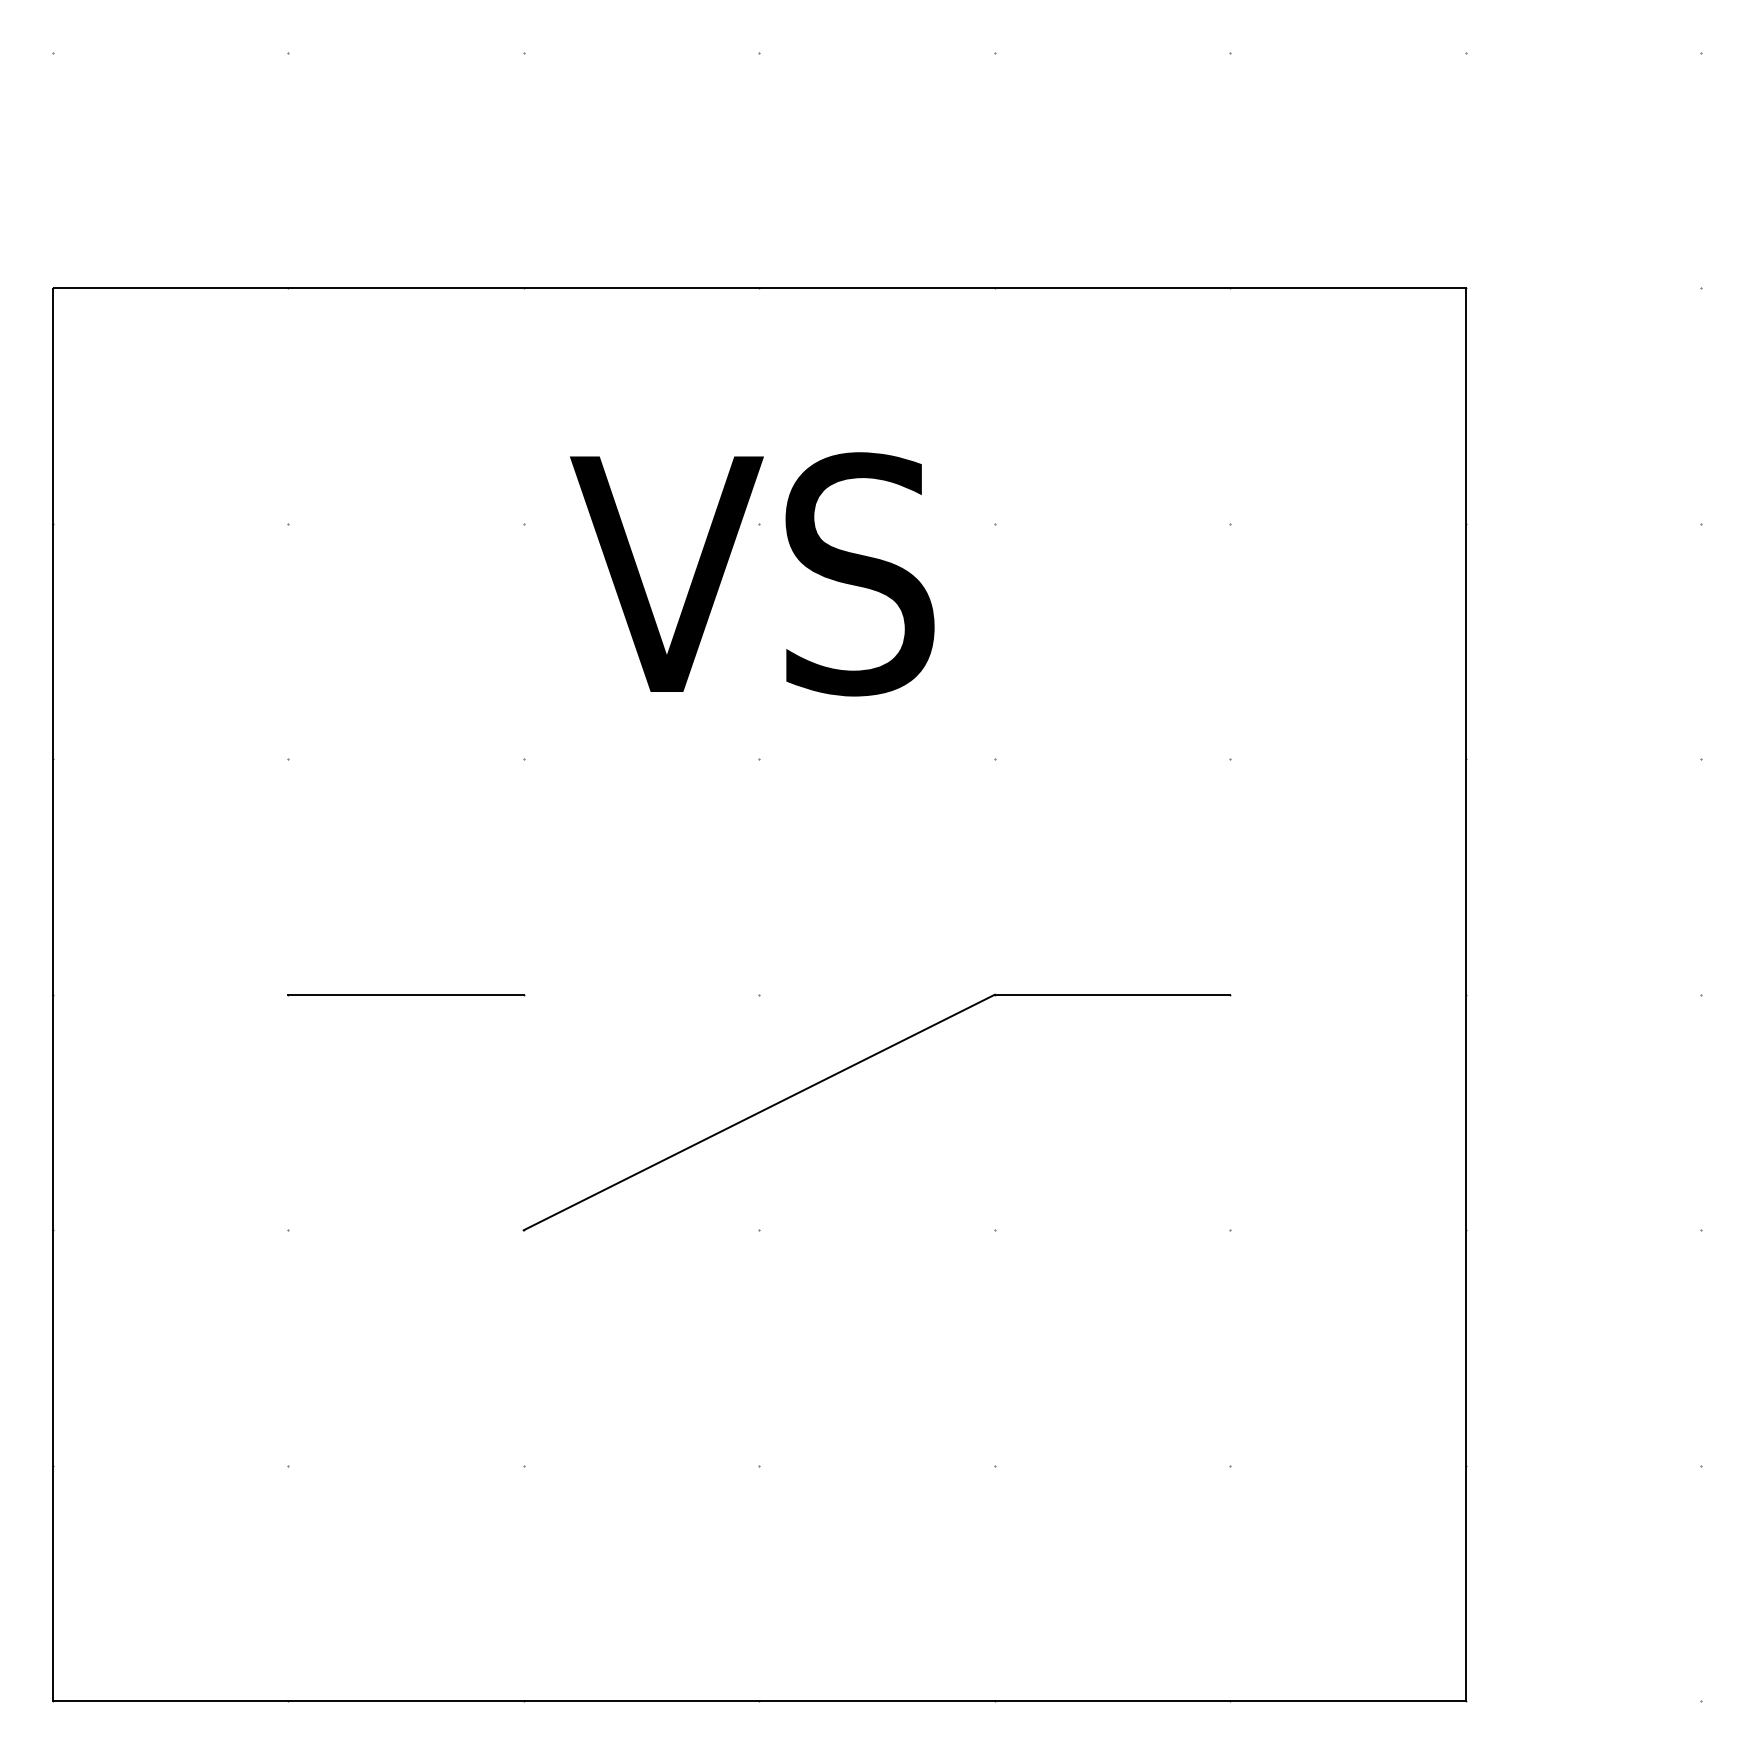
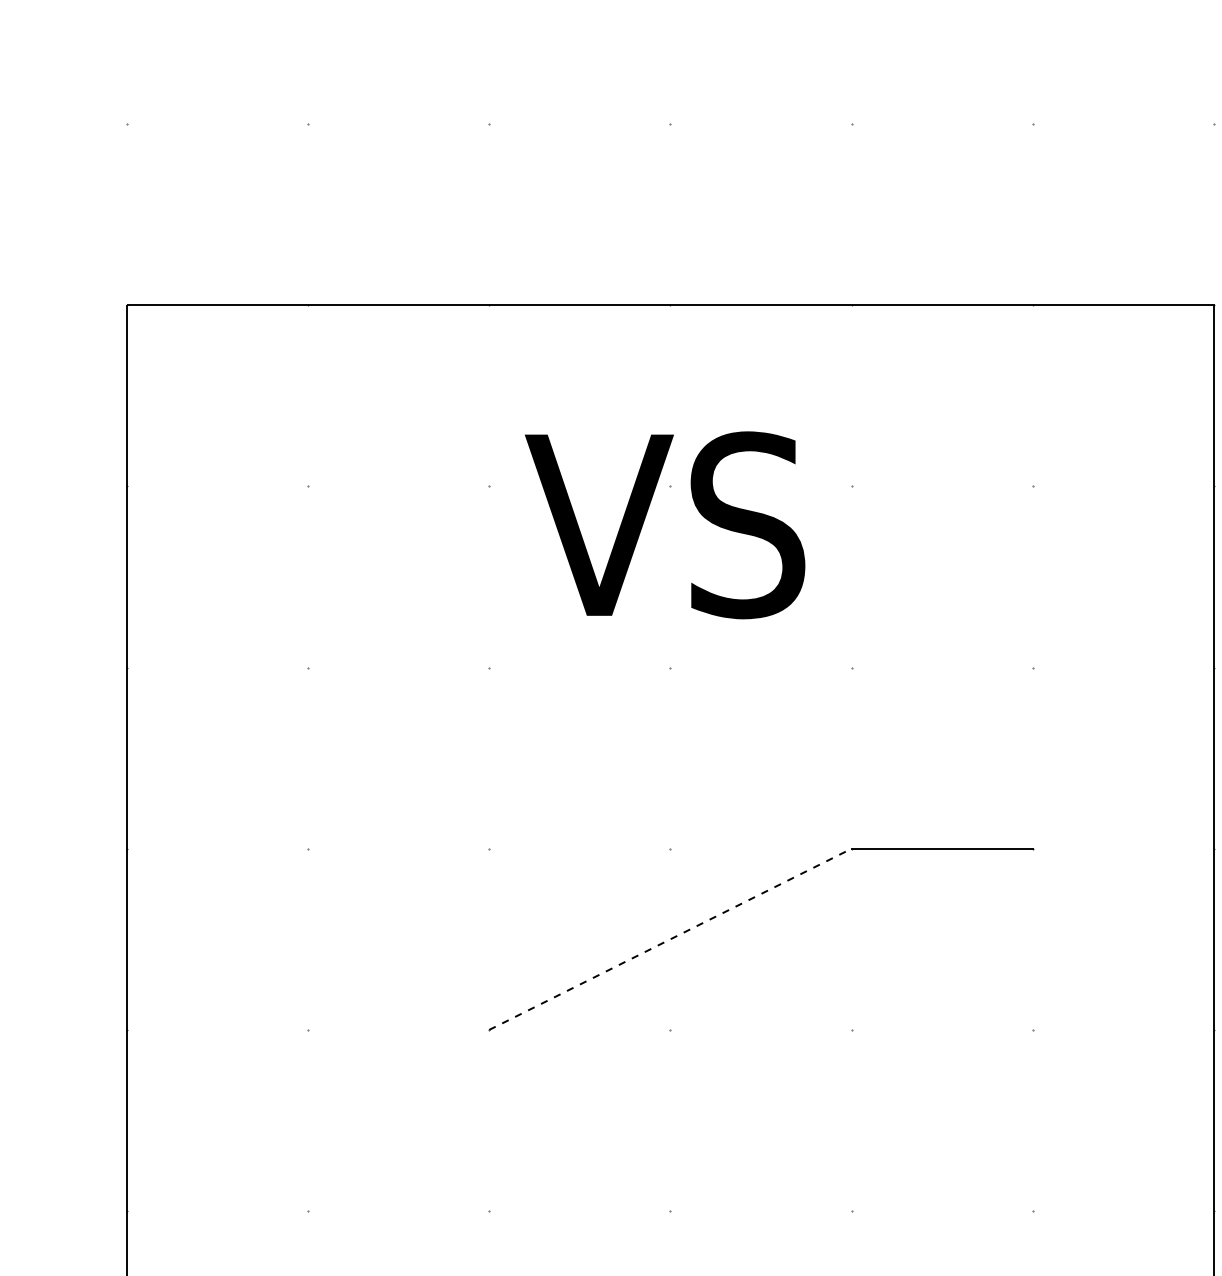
line: (405, 994) -> (398, 848), removed
line: (759, 1112) -> (670, 939), solid -> dashed

